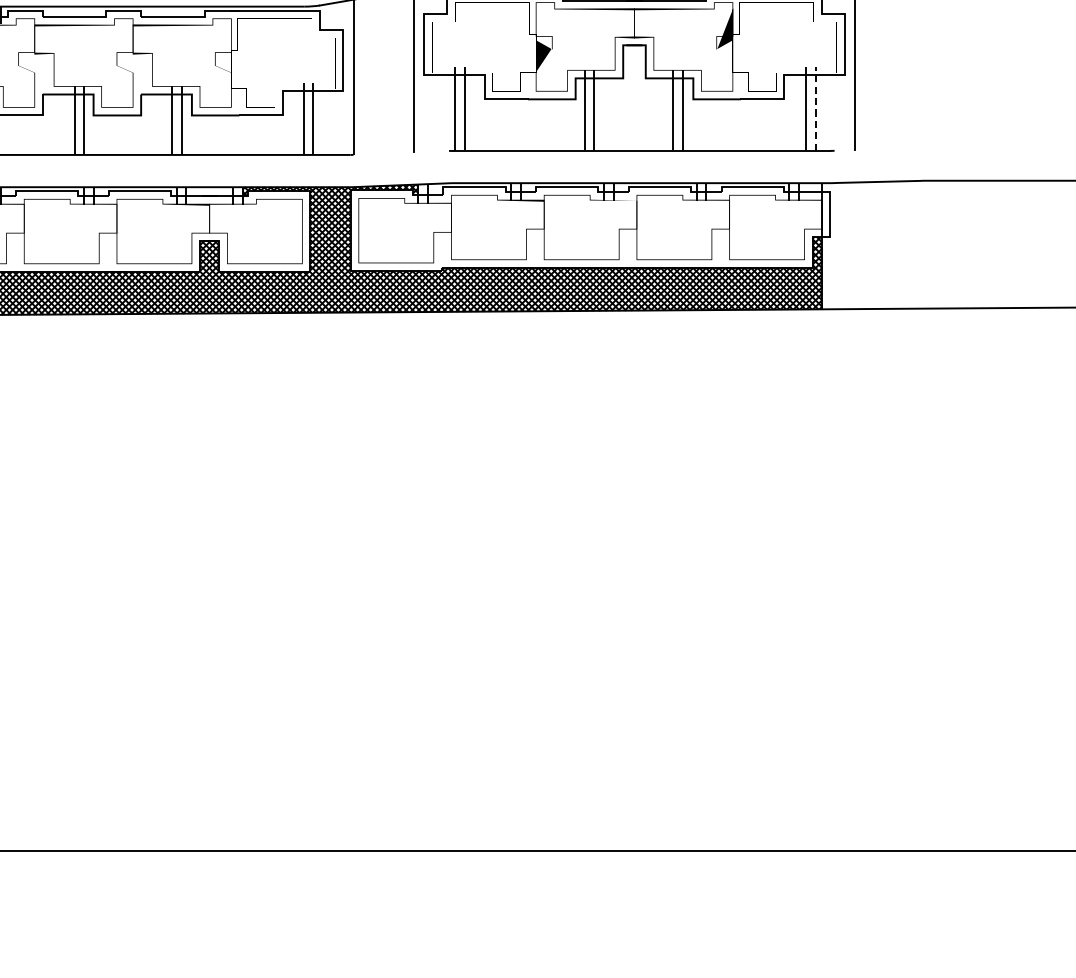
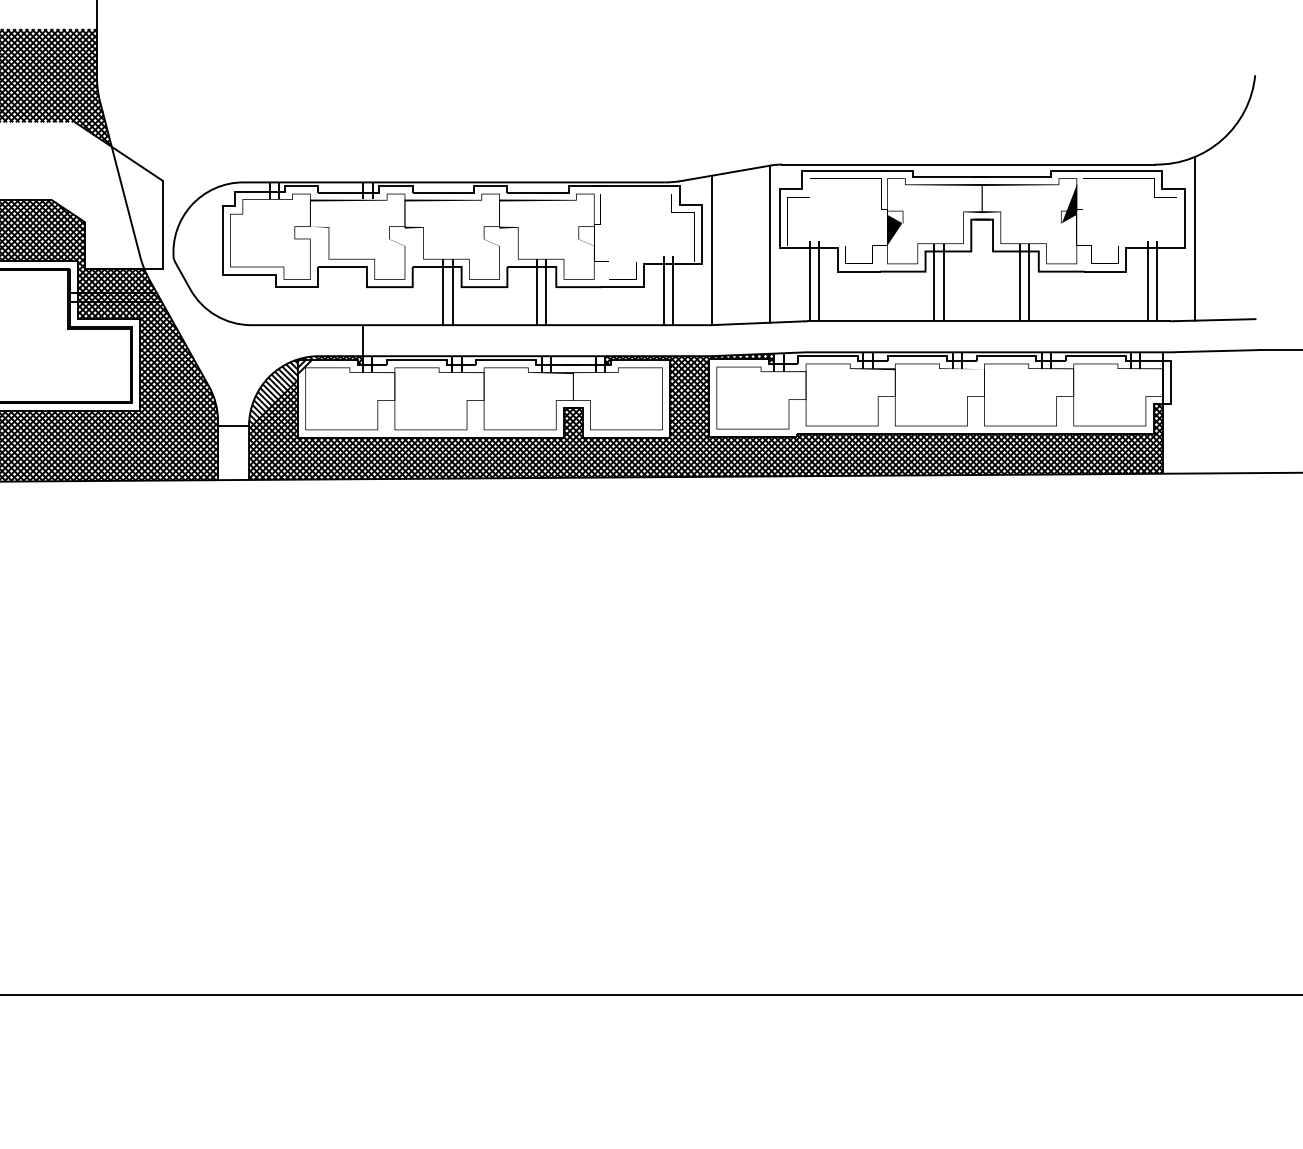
line: (815, 108) -> (1156, 280), dashed -> solid
line: (875, 150) -> (1214, 320), added
line: (401, 153) -> (757, 323), added

